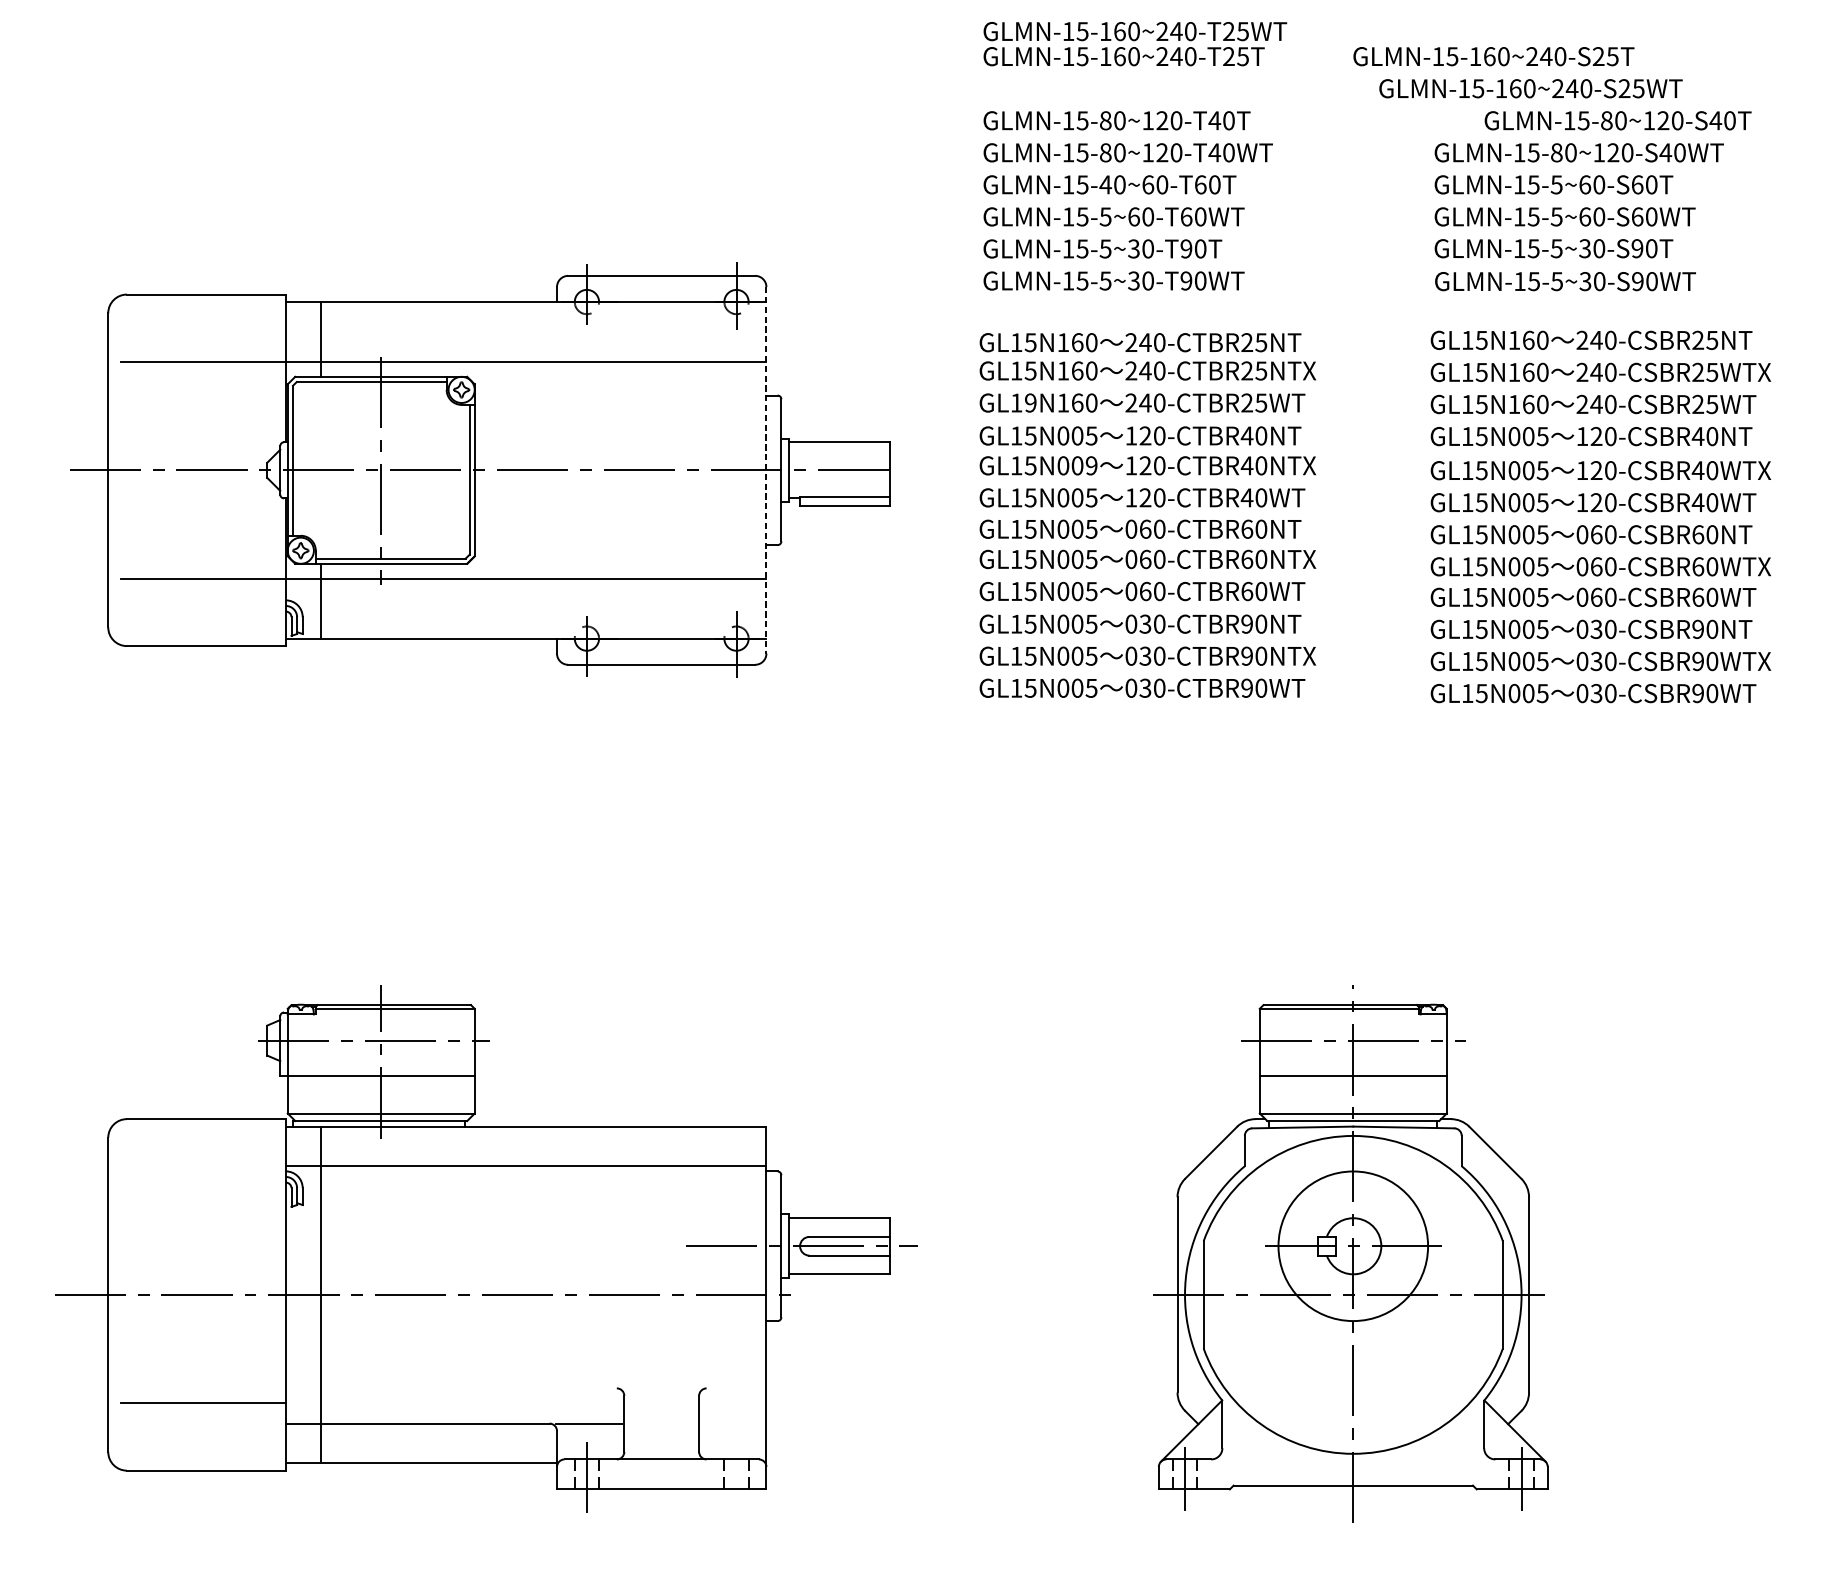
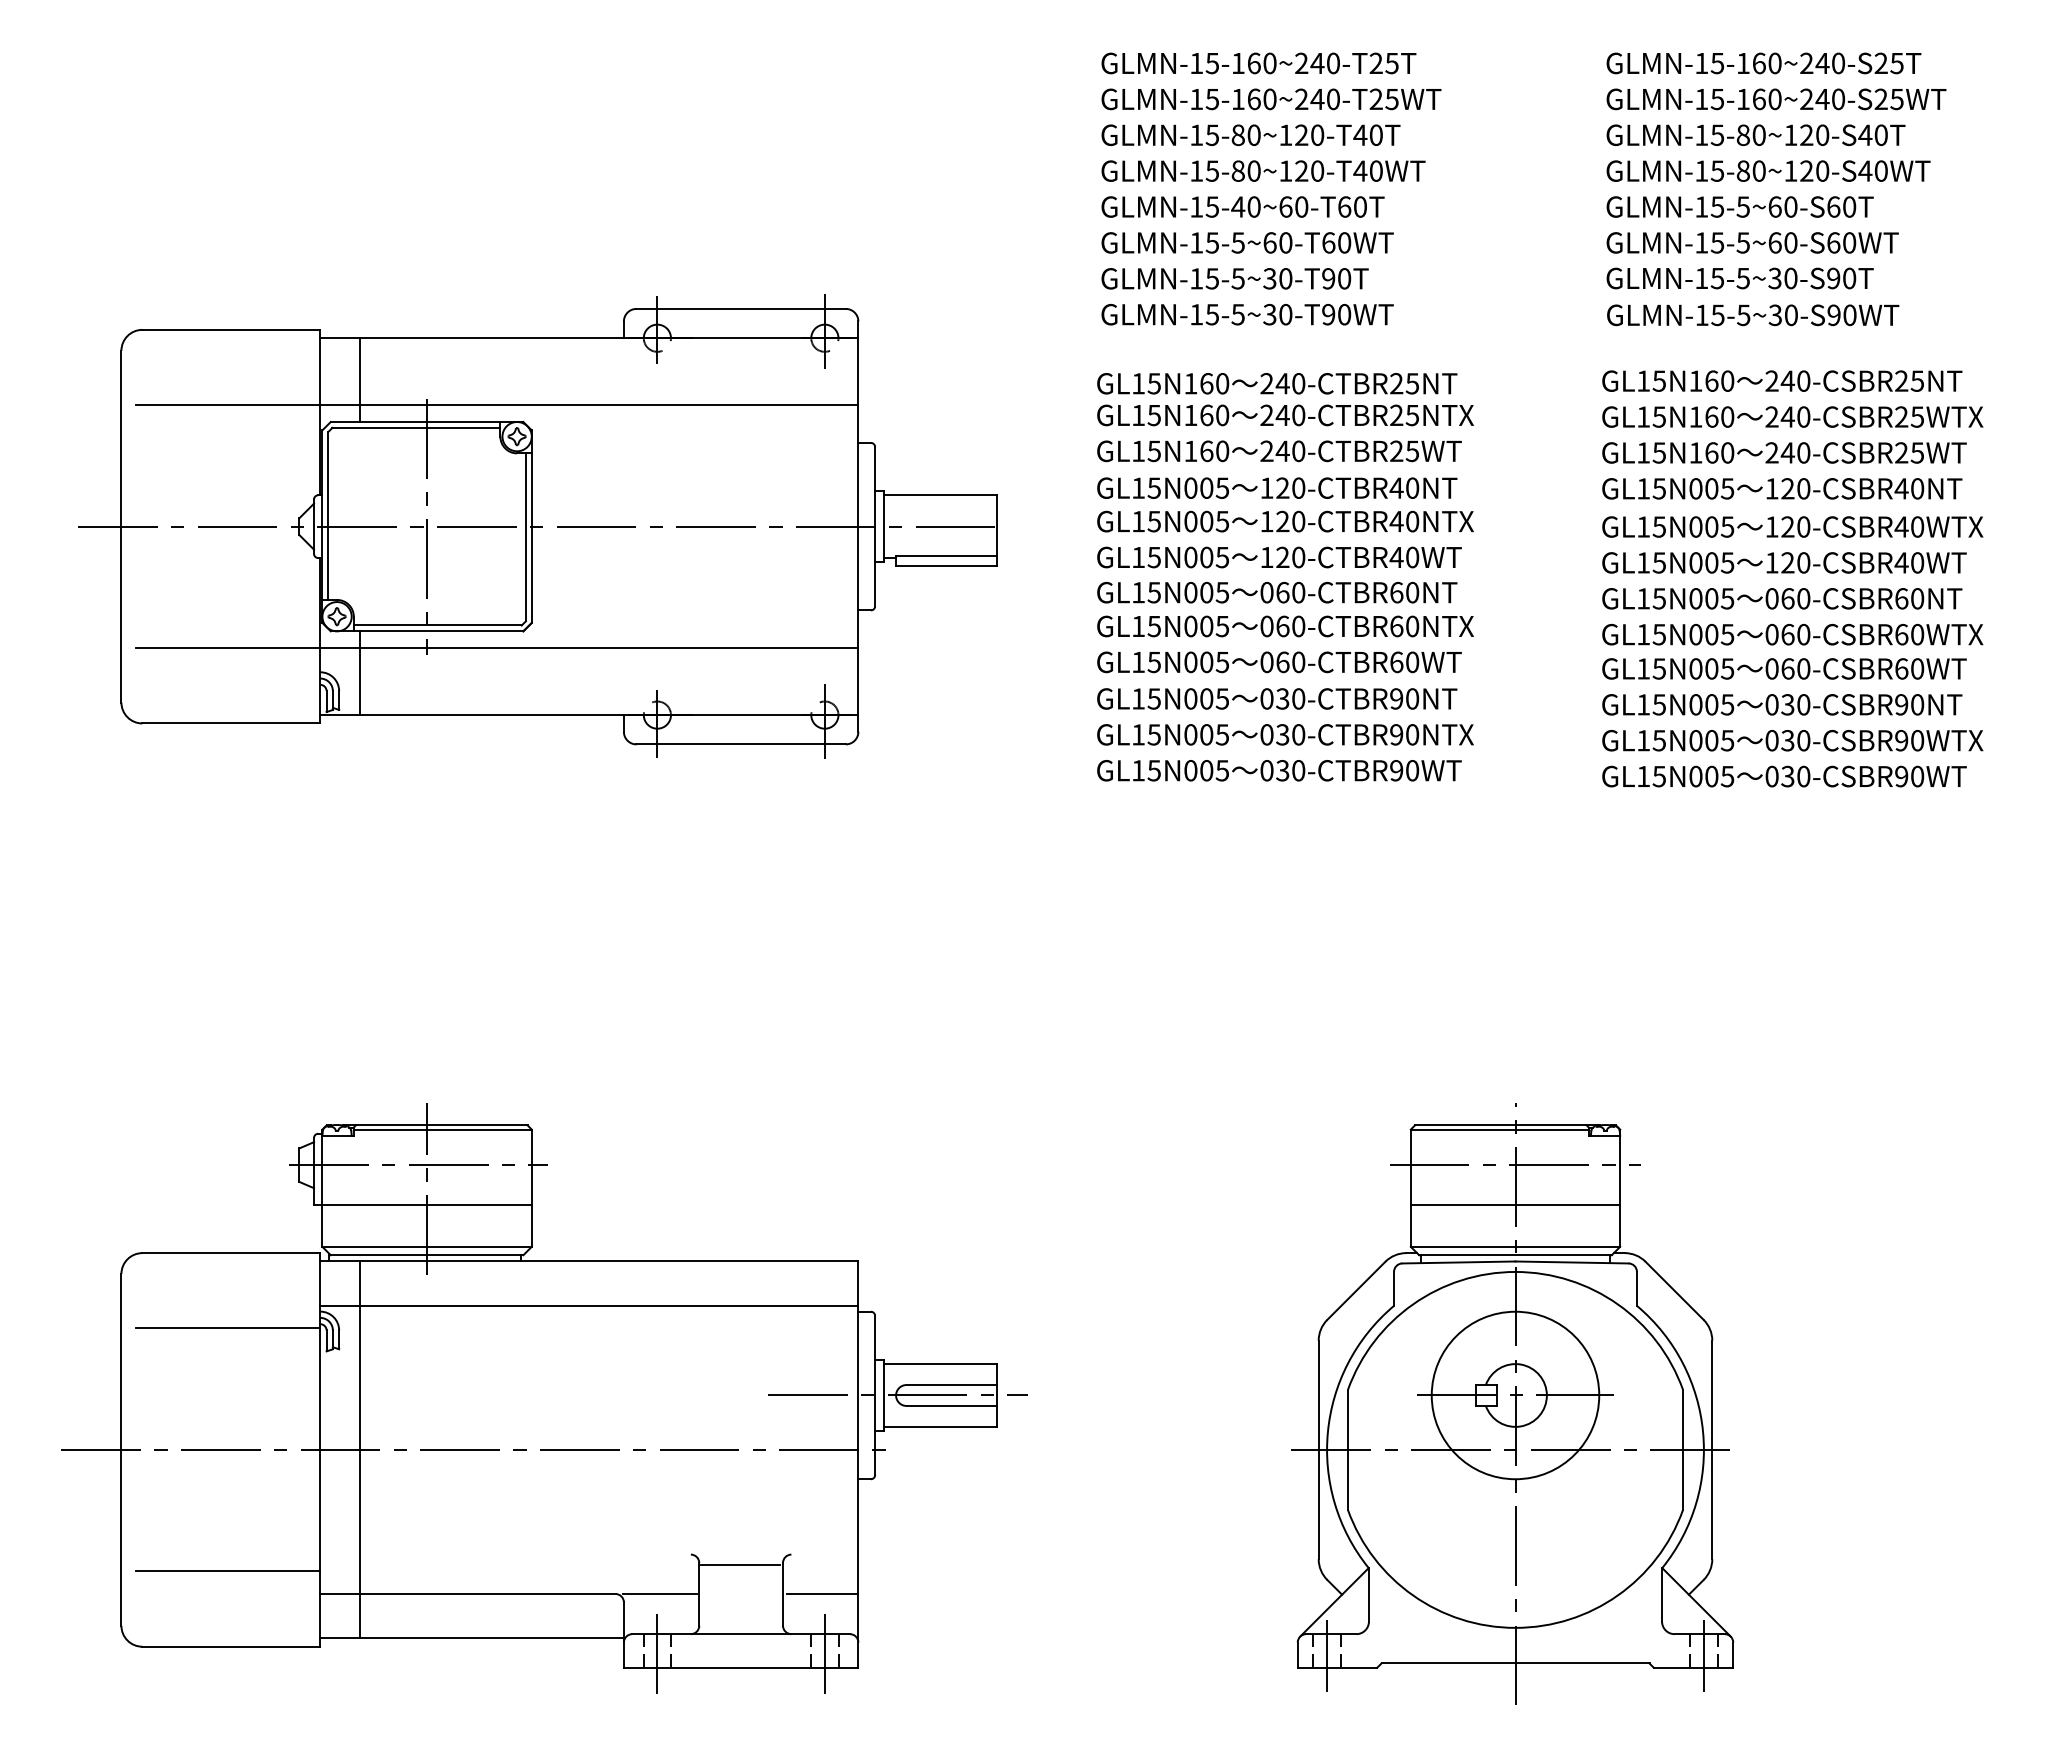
text: (1135, 31) -> (1271, 99), moved
text: (1493, 56) -> (1763, 63), moved
text: (1531, 88) -> (1776, 99), moved
text: (1617, 120) -> (1755, 134), moved
text: (1029, 402) -> (1153, 450), GL19N160 -> GL15N160
text: (1090, 465) -> (1221, 521), GL15N009 -> GL15N005
line: (766, 471) -> (858, 527), dashed -> solid
line: (203, 1186) -> (228, 1328), added
line: (661, 1398) -> (740, 1565), added
line: (734, 1424) -> (822, 1594), added
line: (736, 1479) -> (824, 1656), added

